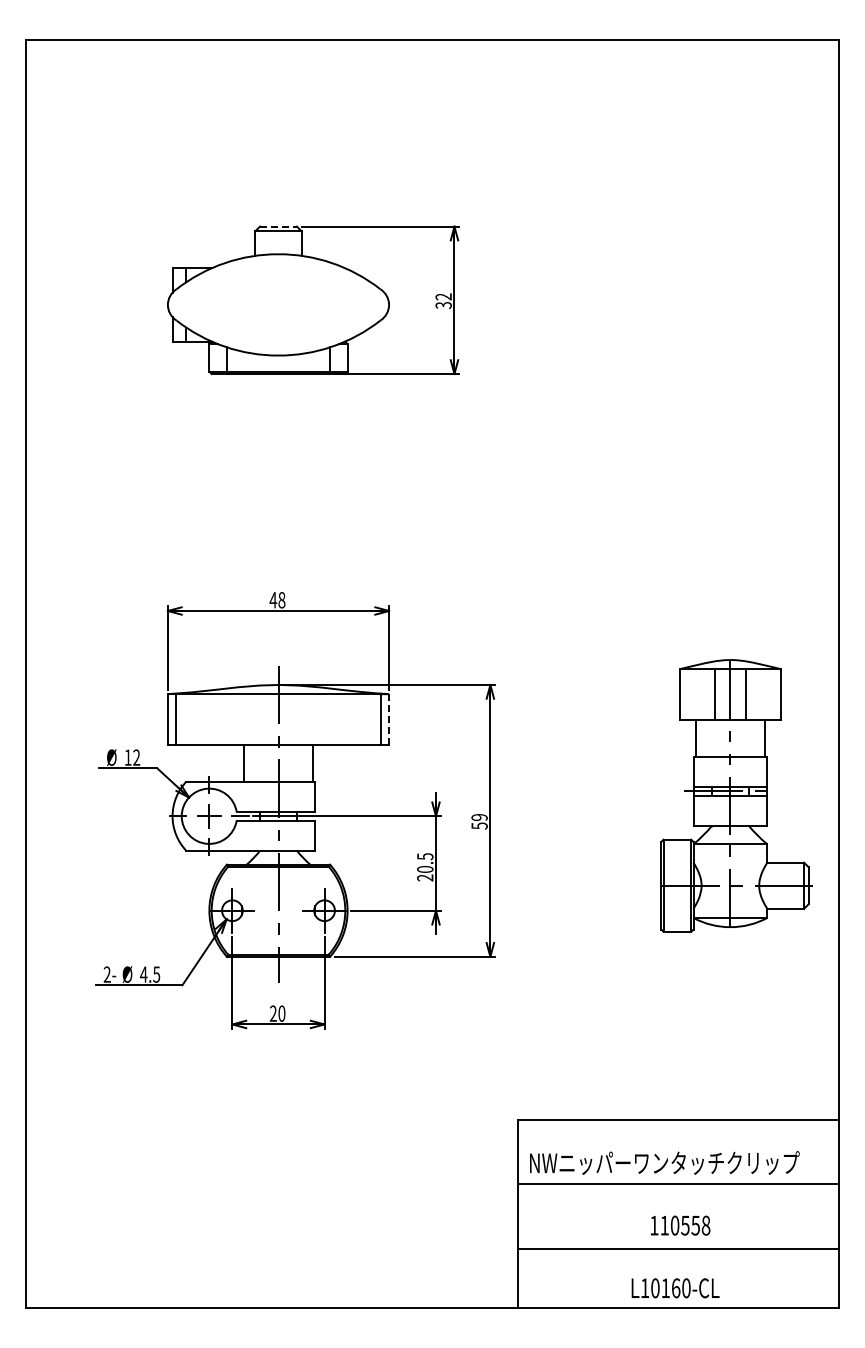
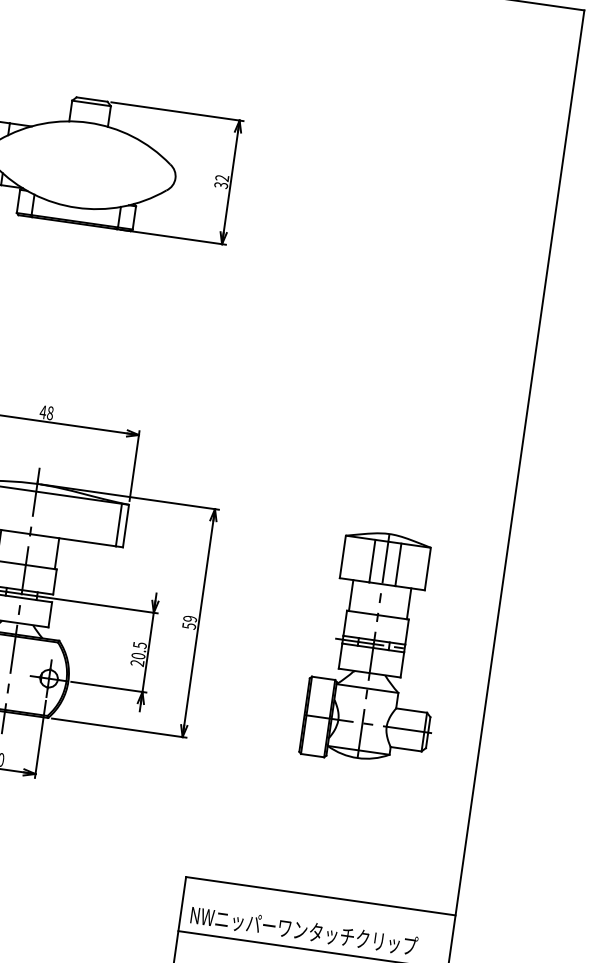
line: (279, 226) -> (92, 99), dashed -> solid
line: (389, 719) -> (126, 526), dashed -> solid
part: (736, 795) -> (378, 648), moved

